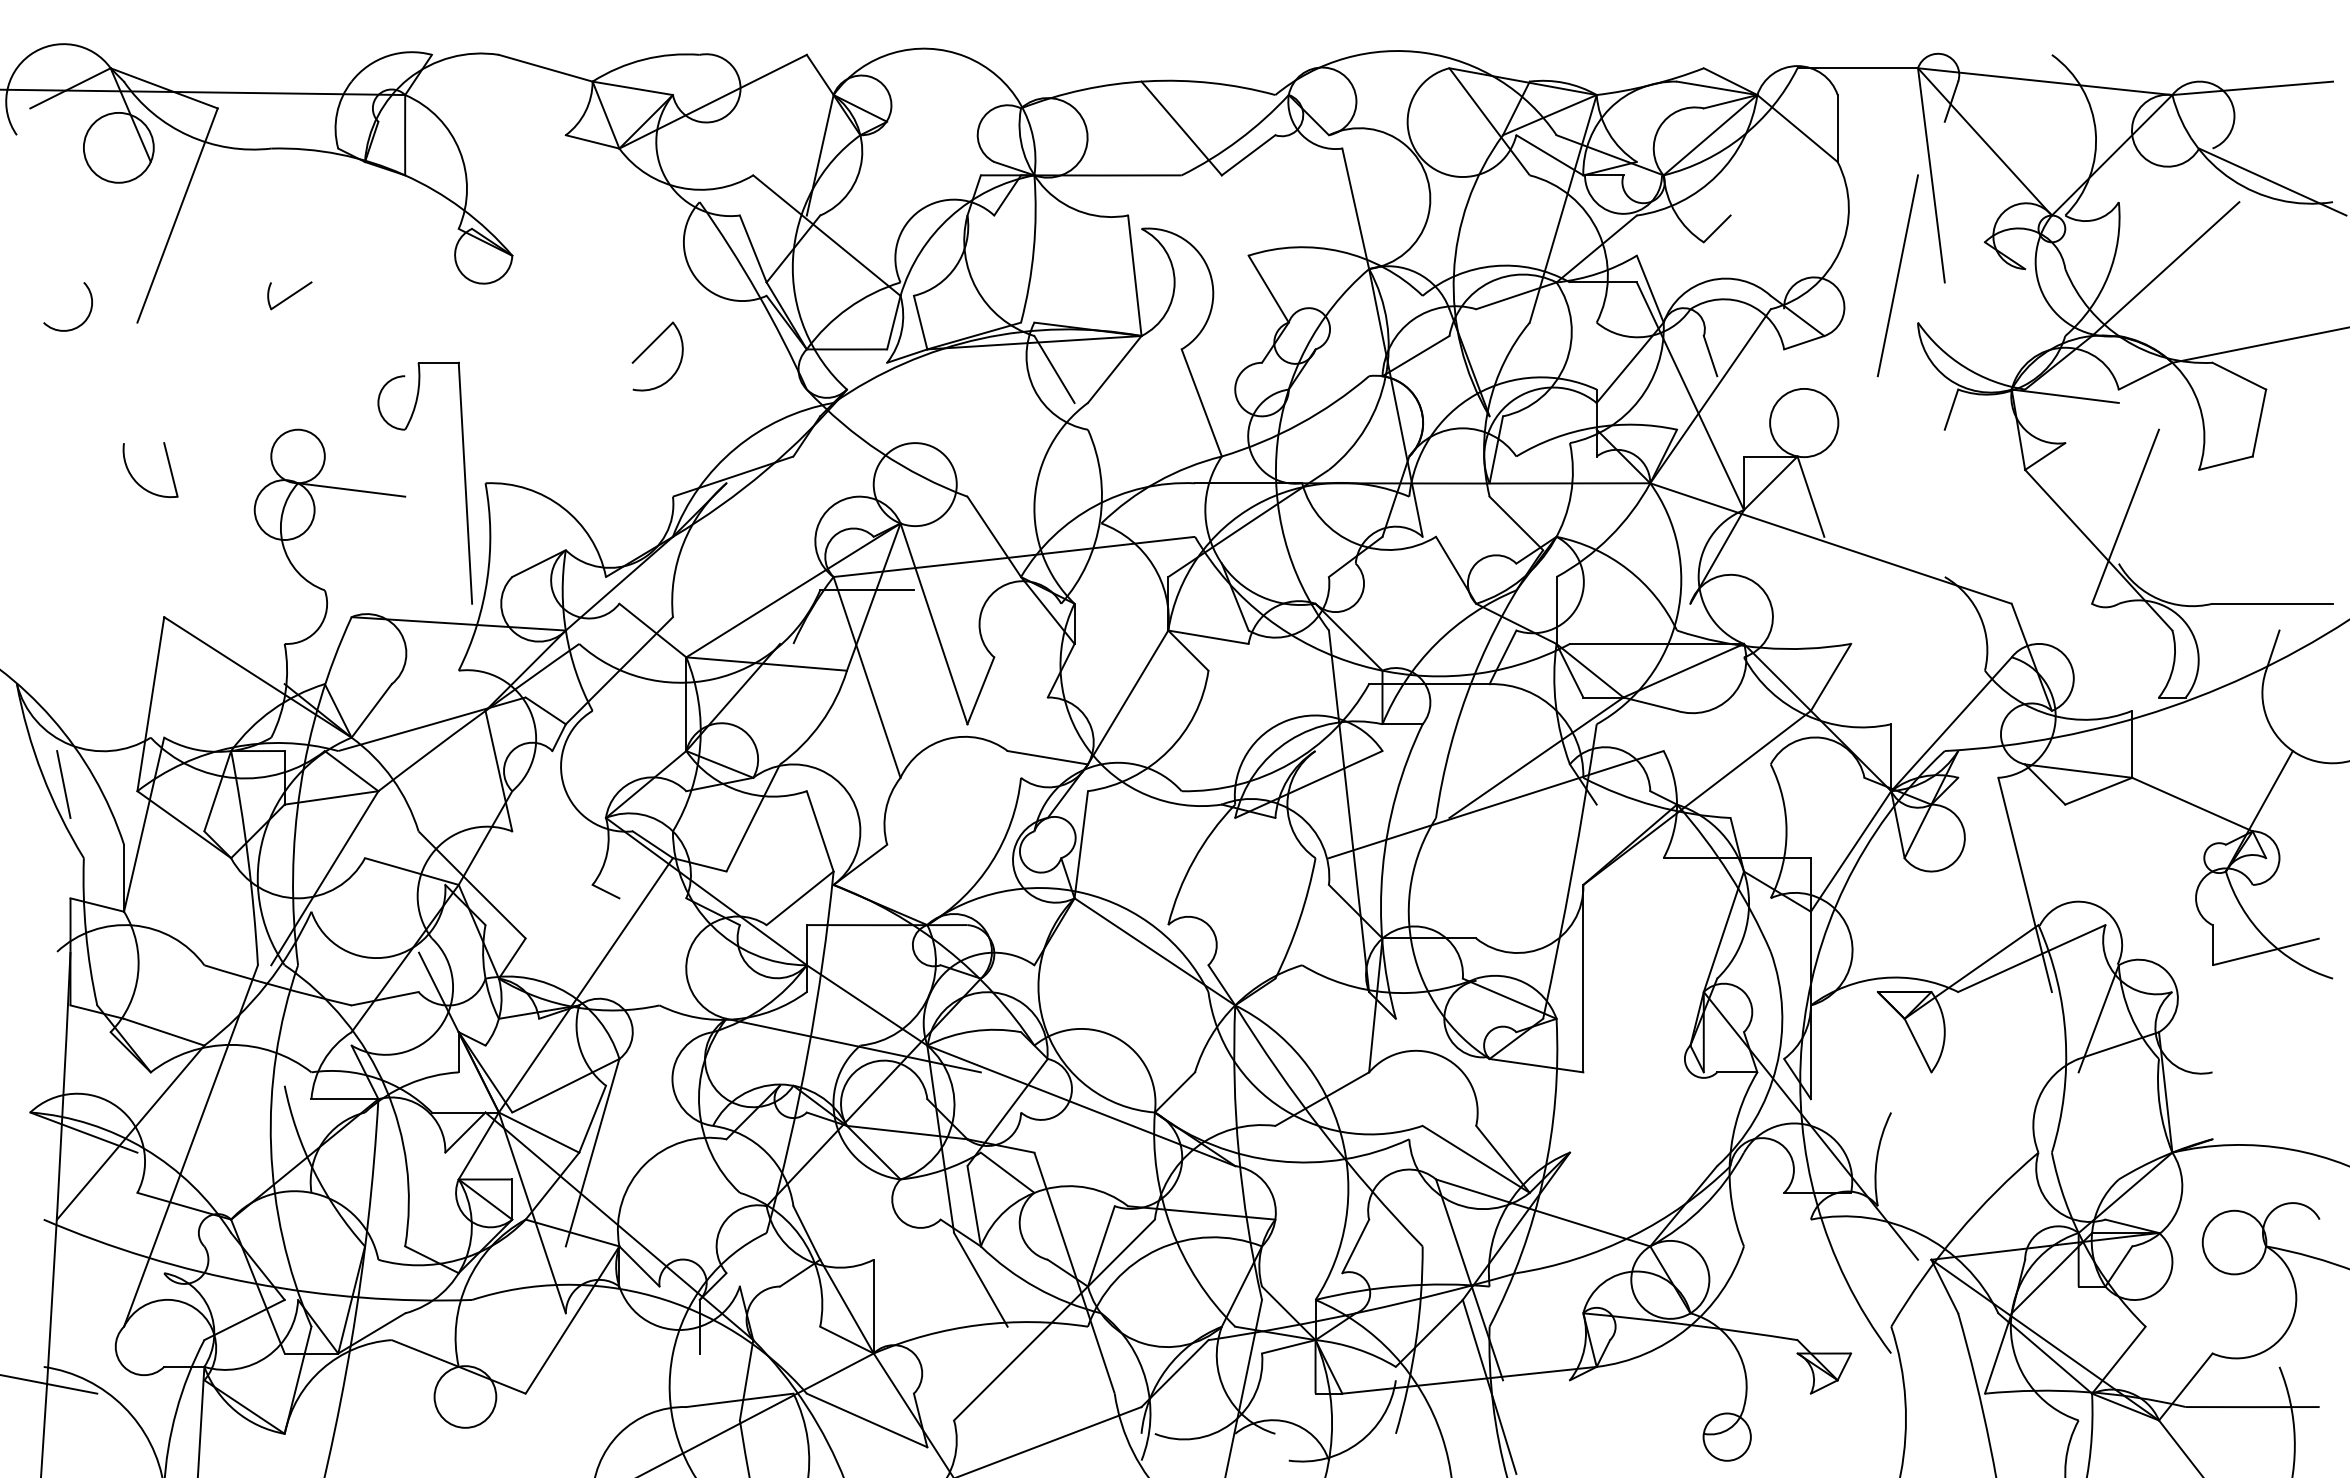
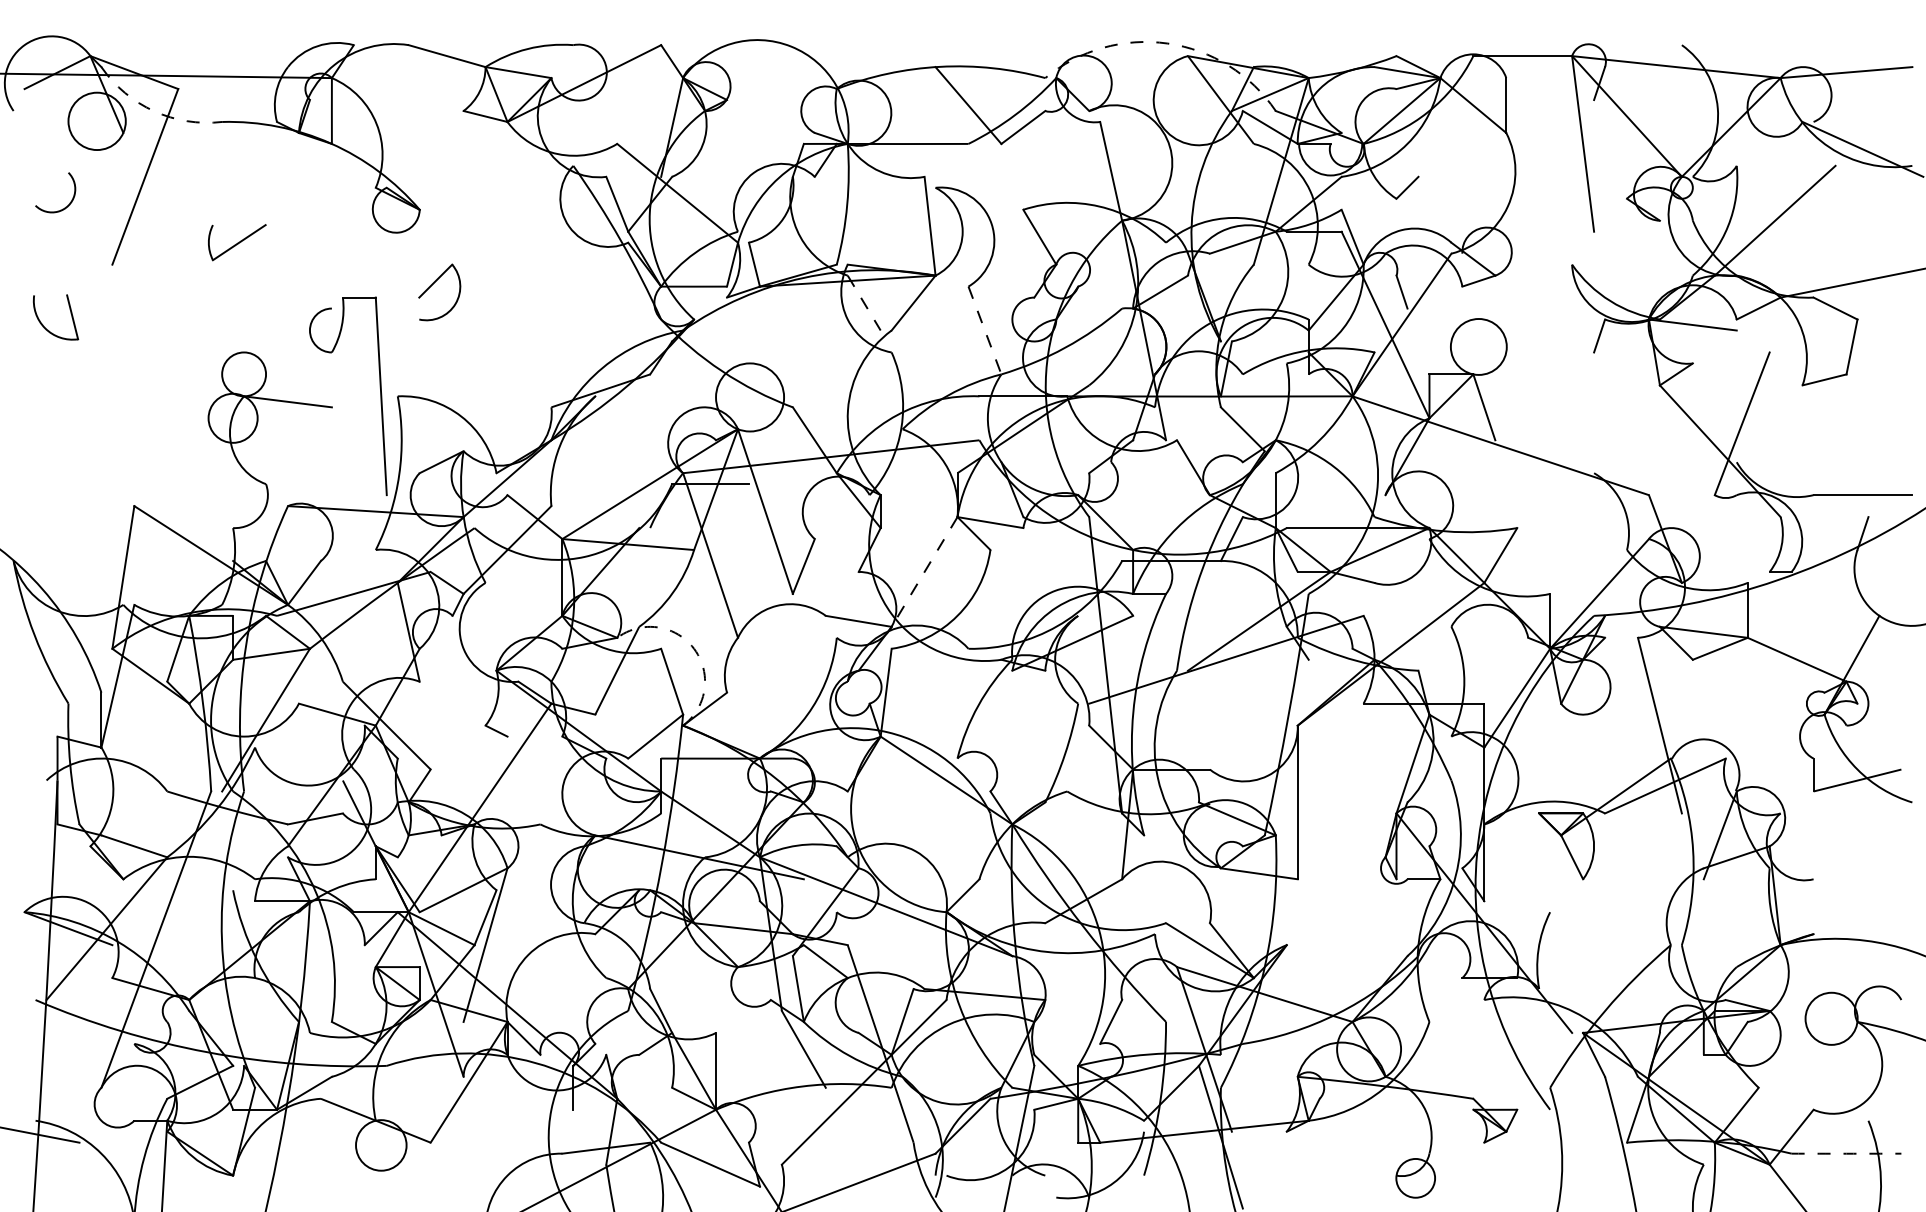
arc: (1424, 52) -> (1167, 43), solid -> dashed
arc: (188, 135) -> (154, 111), solid -> dashed
line: (1897, 275) -> (1555, 226), removed
part: (289, 295) -> (237, 242), size x1.6
arc: (83, 321) -> (68, 204), moved
part: (649, 347) -> (432, 285), moved
line: (1054, 369) -> (864, 303), solid -> dashed
line: (1201, 403) -> (984, 330), solid -> dashed
part: (137, 481) -> (45, 326), moved
line: (1127, 697) -> (924, 571), solid -> dashed
line: (63, 784) -> (51, 643), removed
arc: (847, 791) -> (694, 649), solid -> dashed
arc: (2252, 1407) -> (1846, 1154), solid -> dashed

